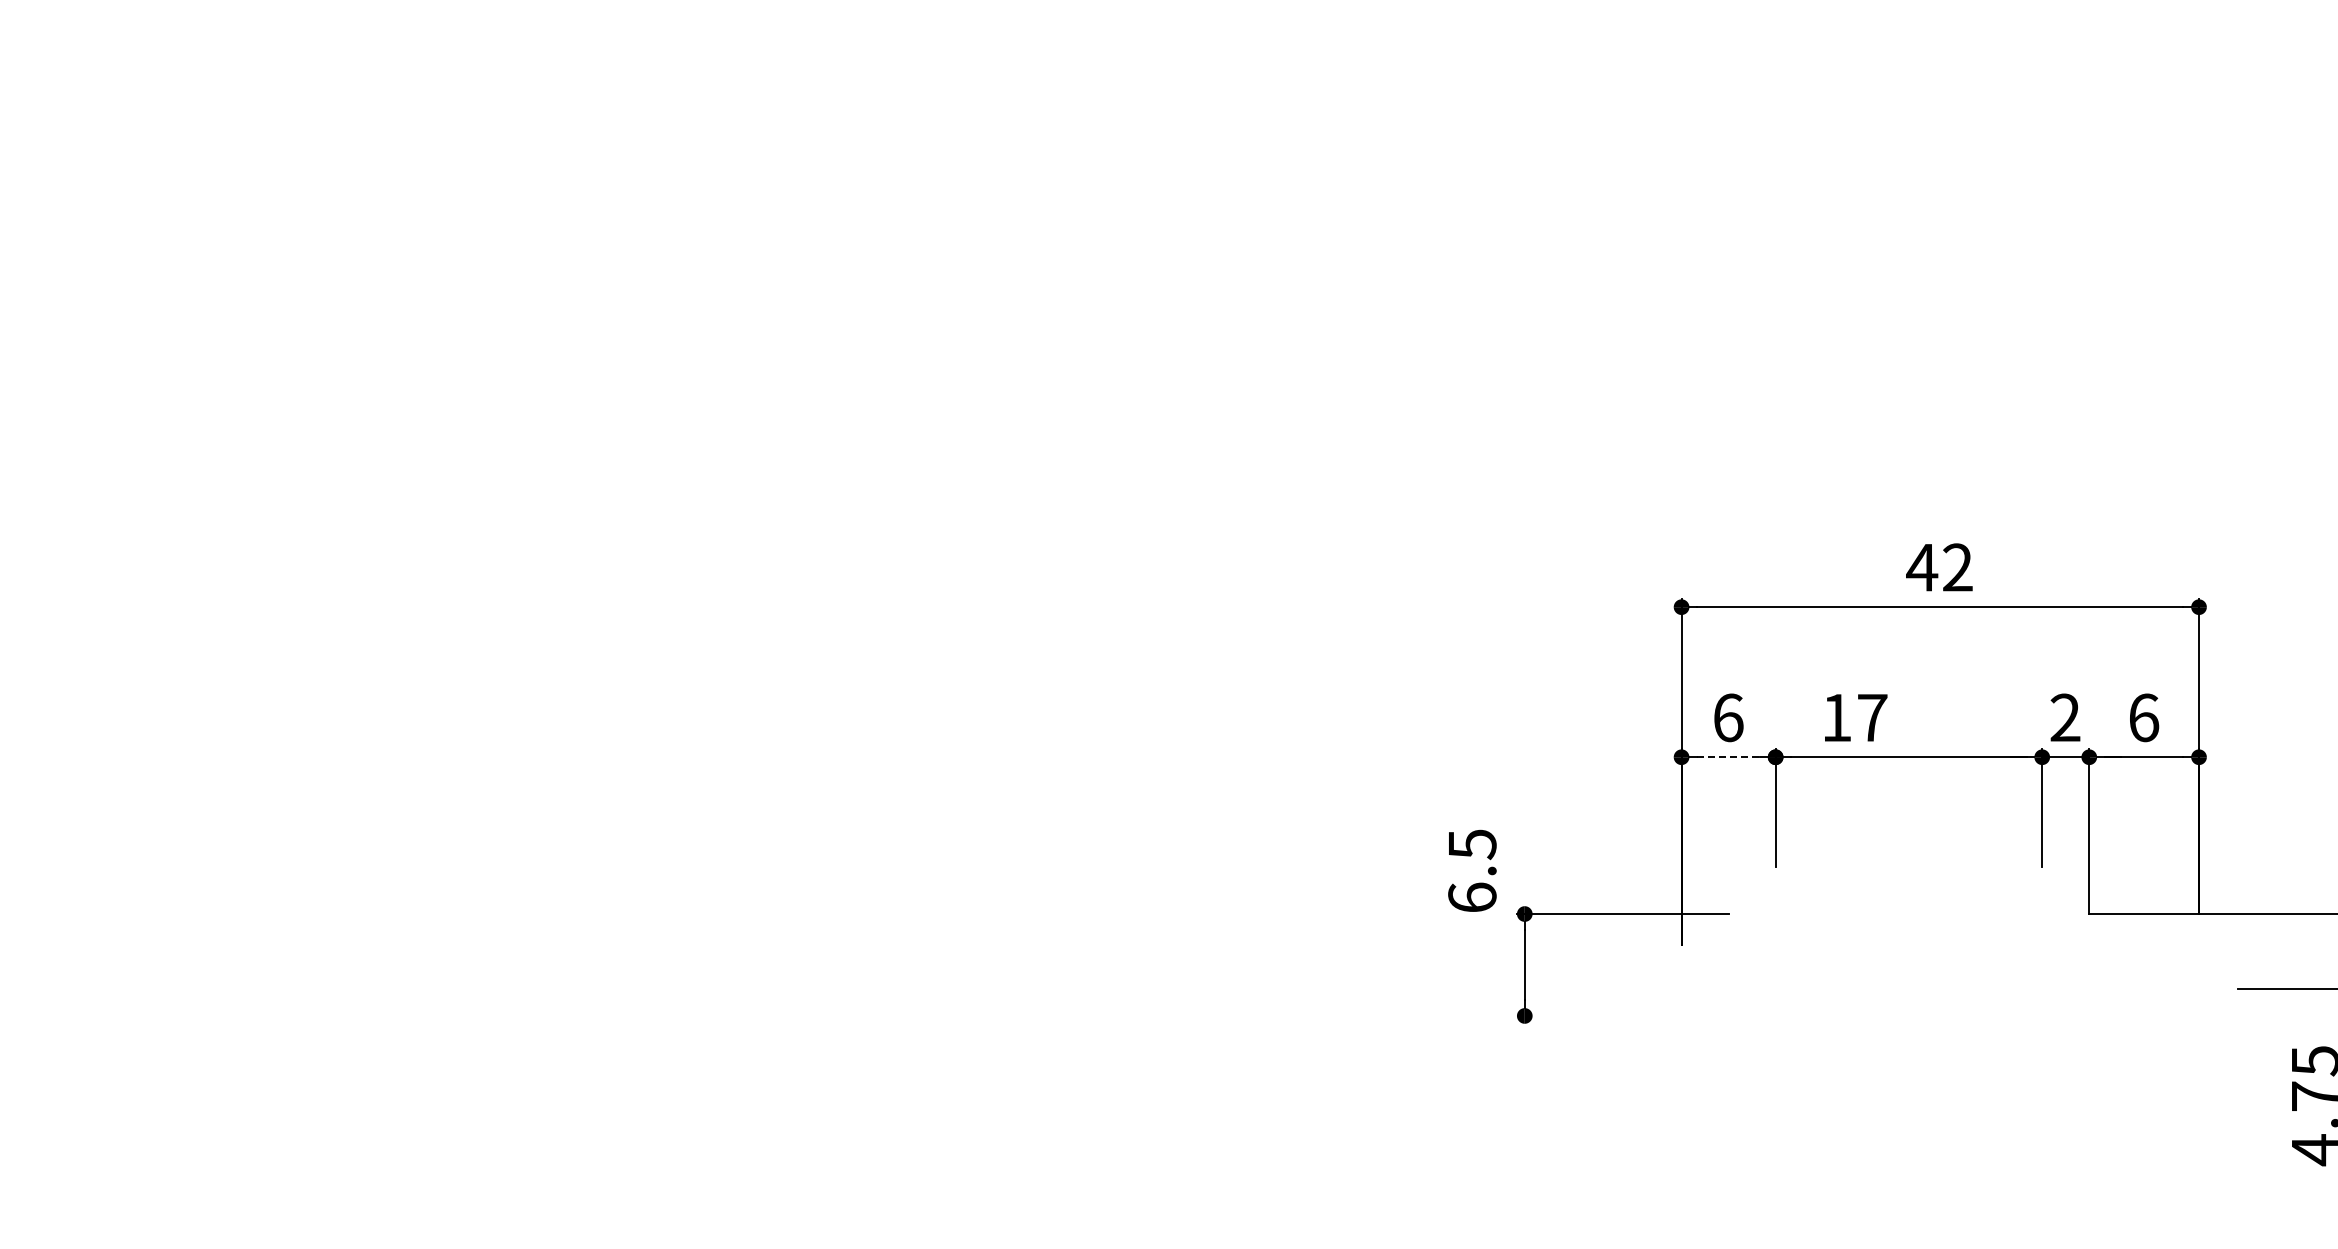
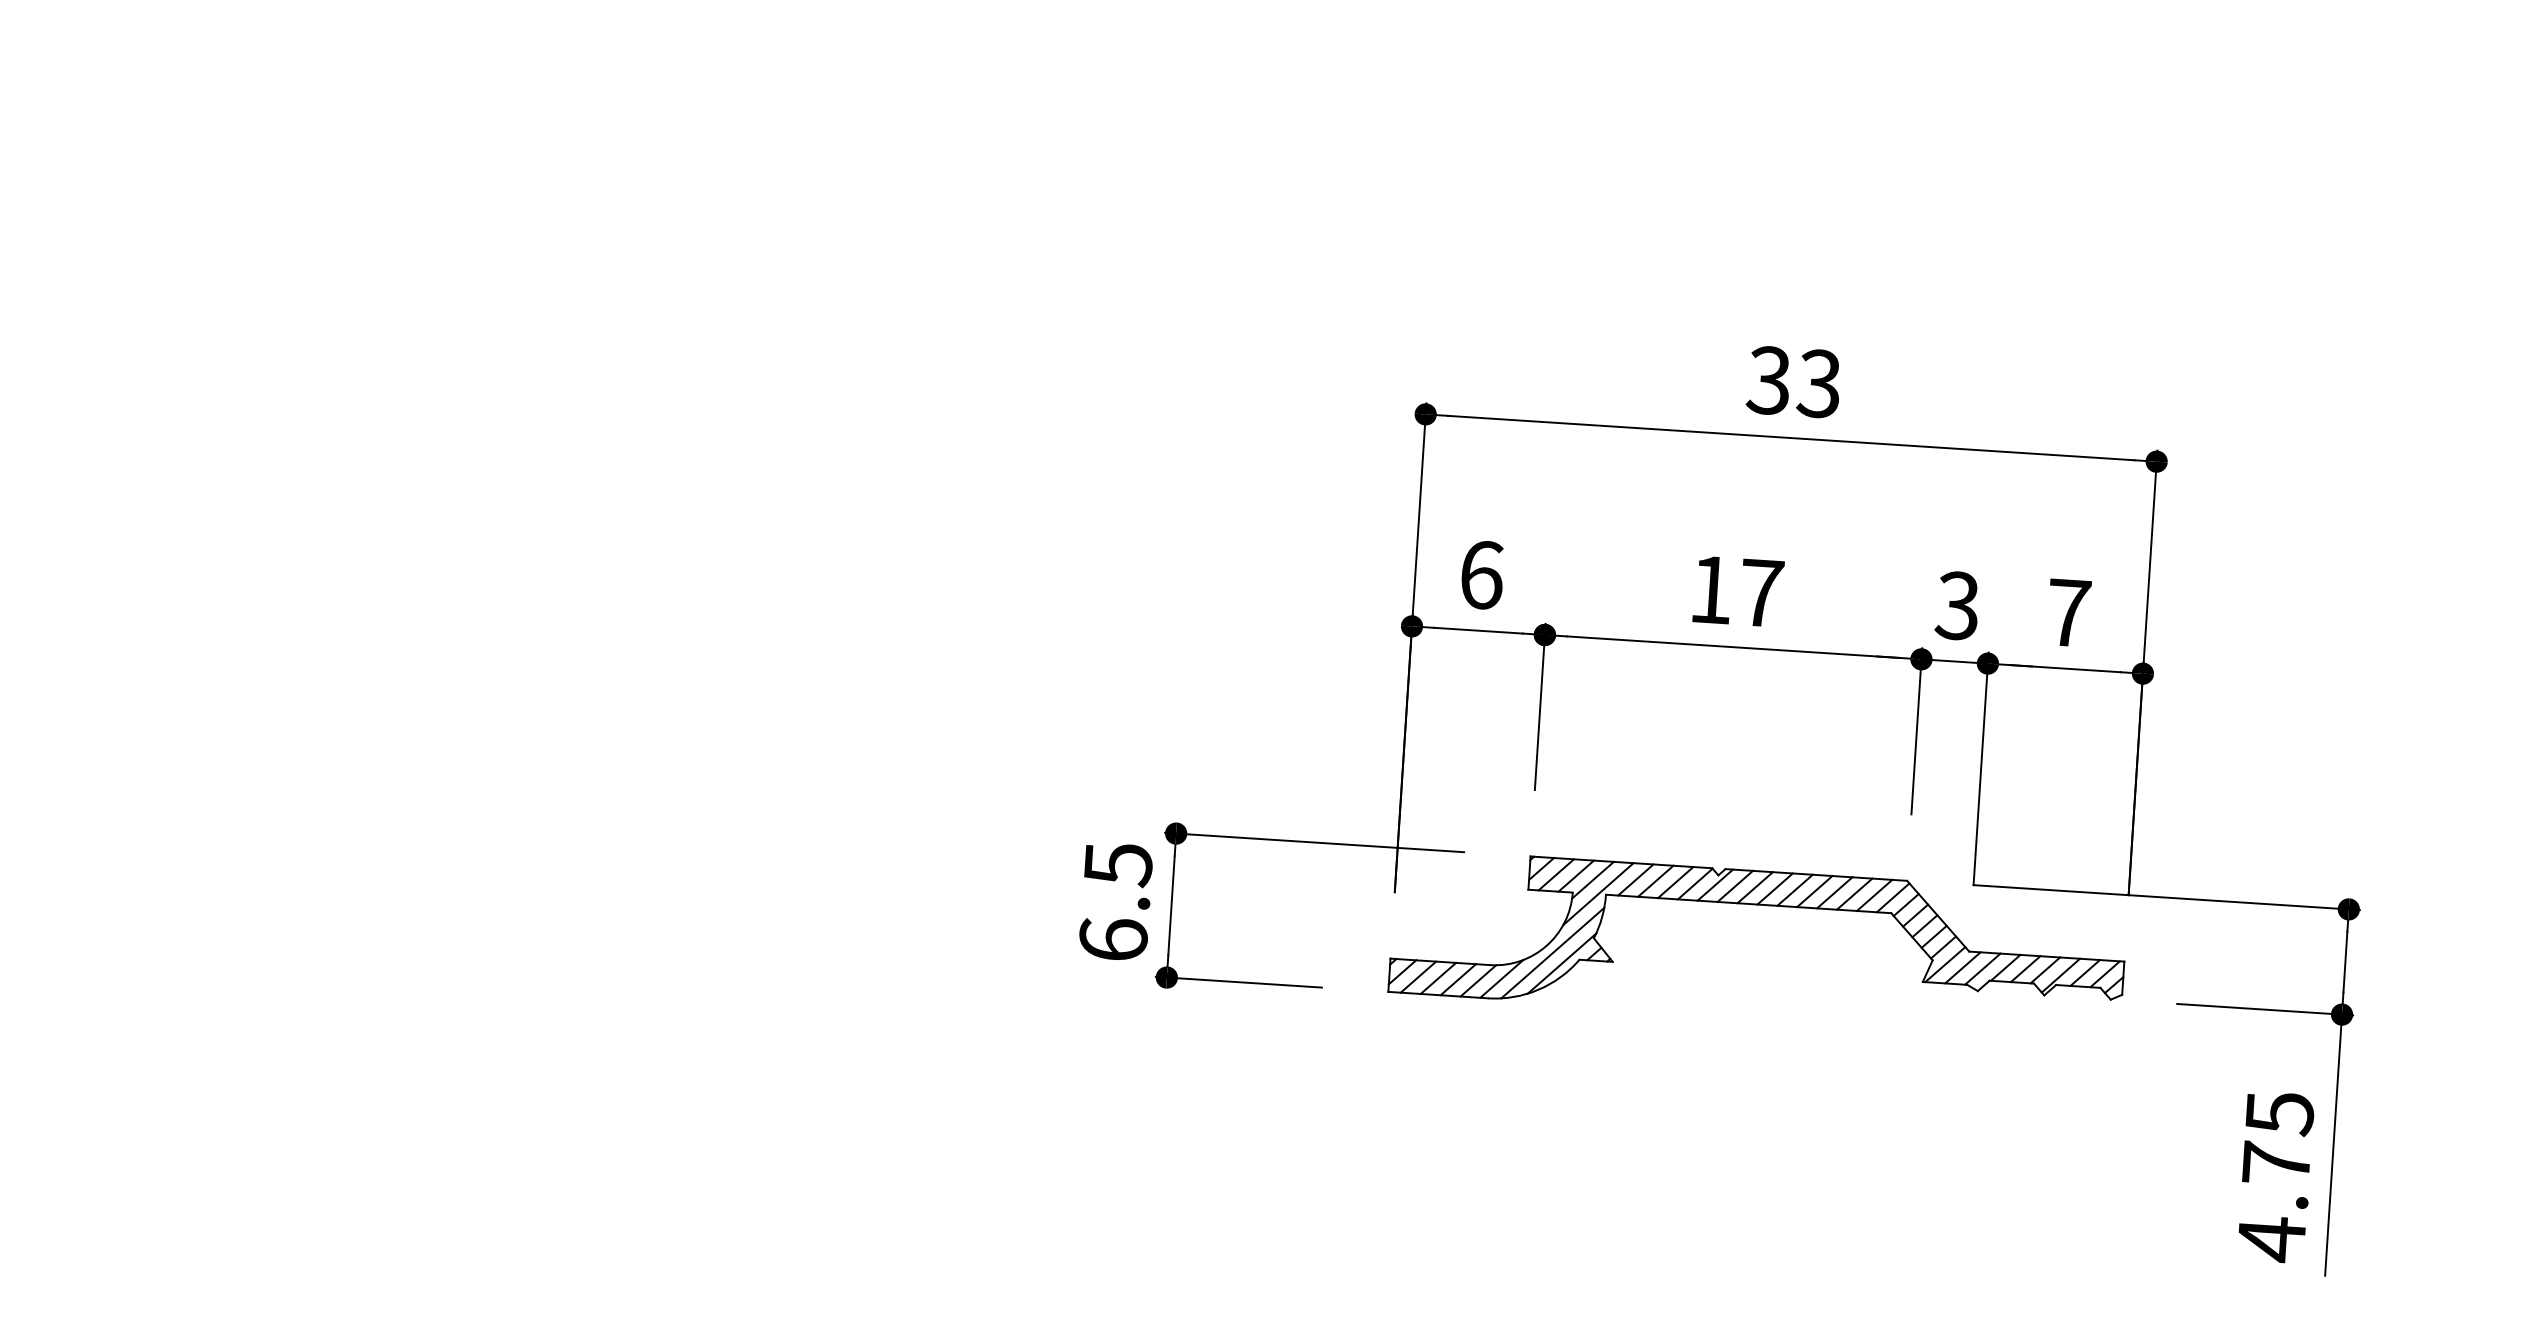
text: (1939, 567) -> (1793, 381), 42 -> 33
text: (1856, 717) -> (1739, 591), moved
text: (2144, 717) -> (2069, 612), 6 -> 7
text: (2065, 718) -> (1957, 606), 2 -> 3
line: (1729, 757) -> (1479, 631), dashed -> solid
text: (1472, 870) -> (1116, 901), moved
part: (1939, 938) -> (1759, 906), added
line: (1575, 1015) -> (1238, 981), added

